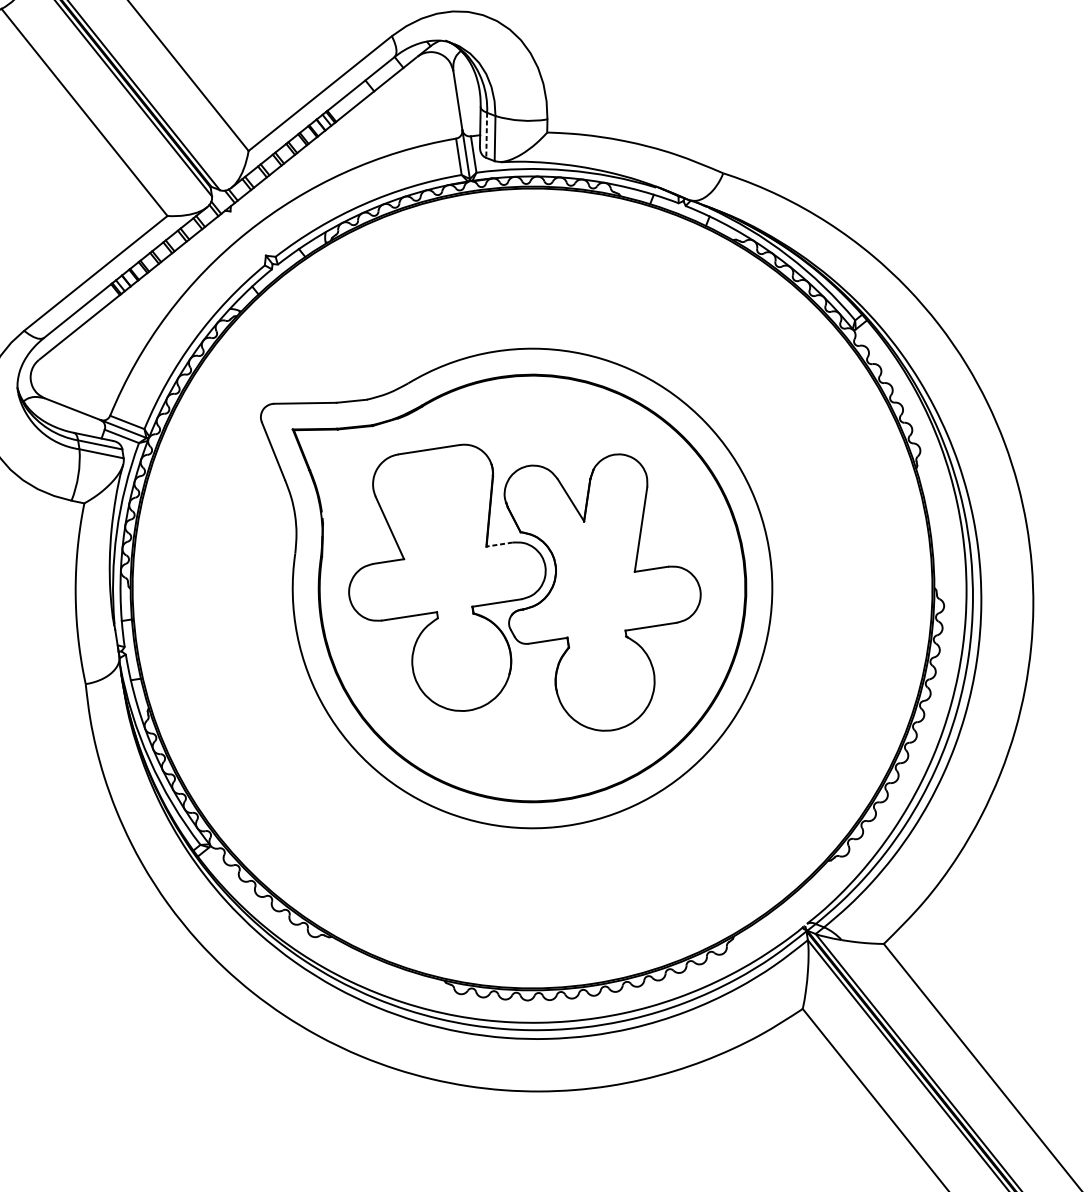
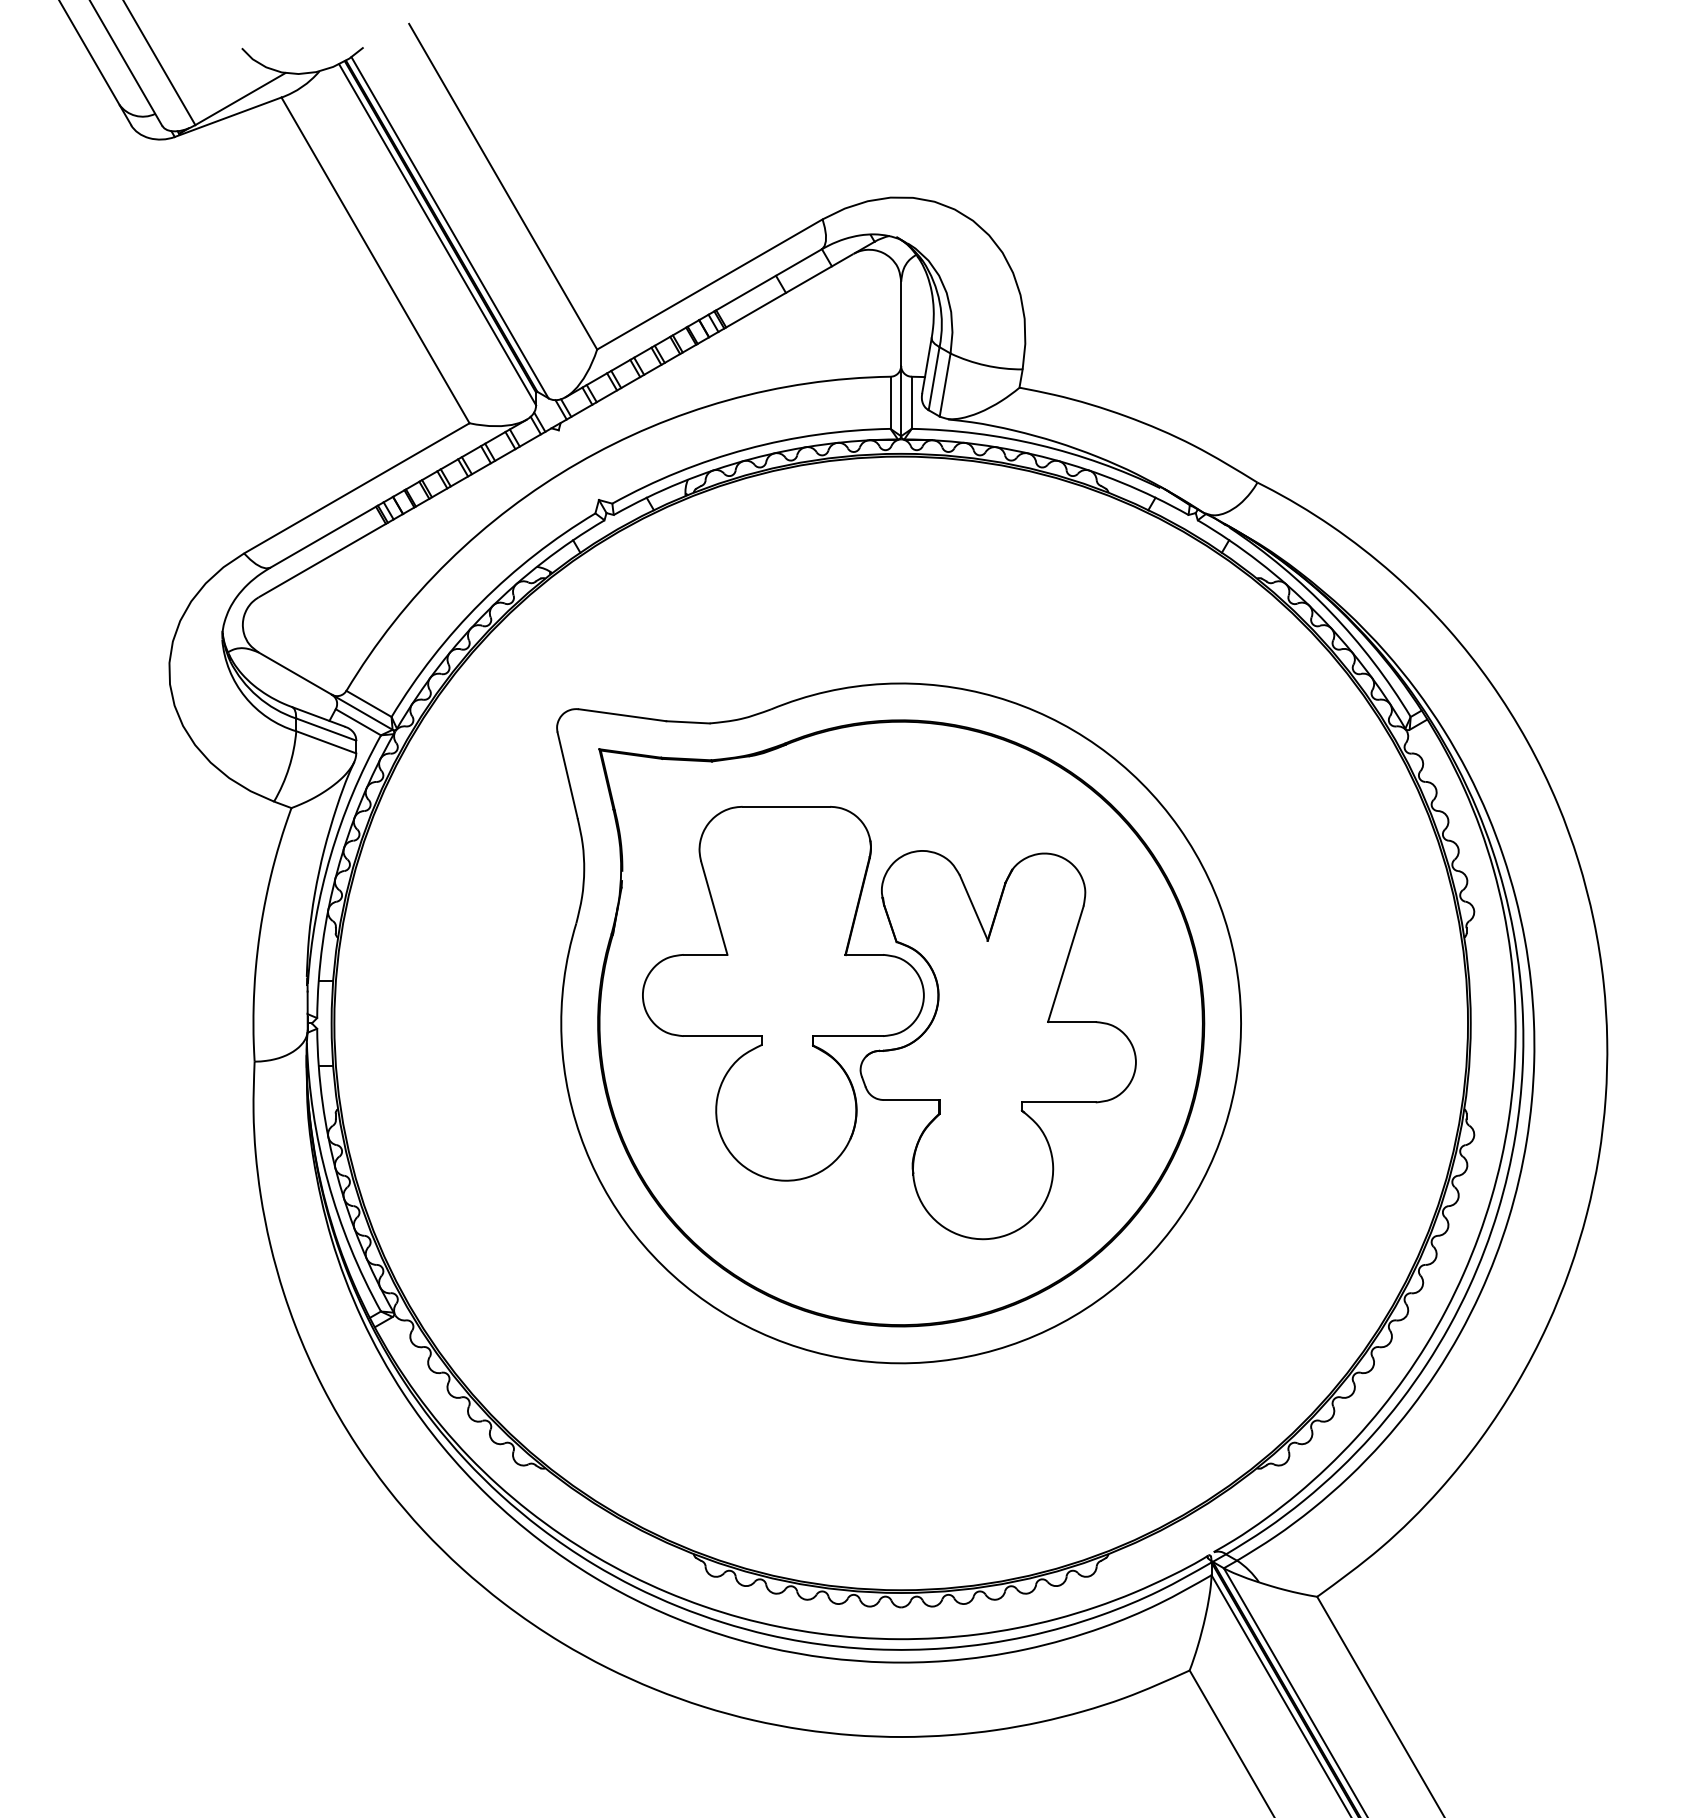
line: (486, 135) -> (934, 378), dashed -> solid
line: (499, 544) -> (864, 954), dashed -> solid

